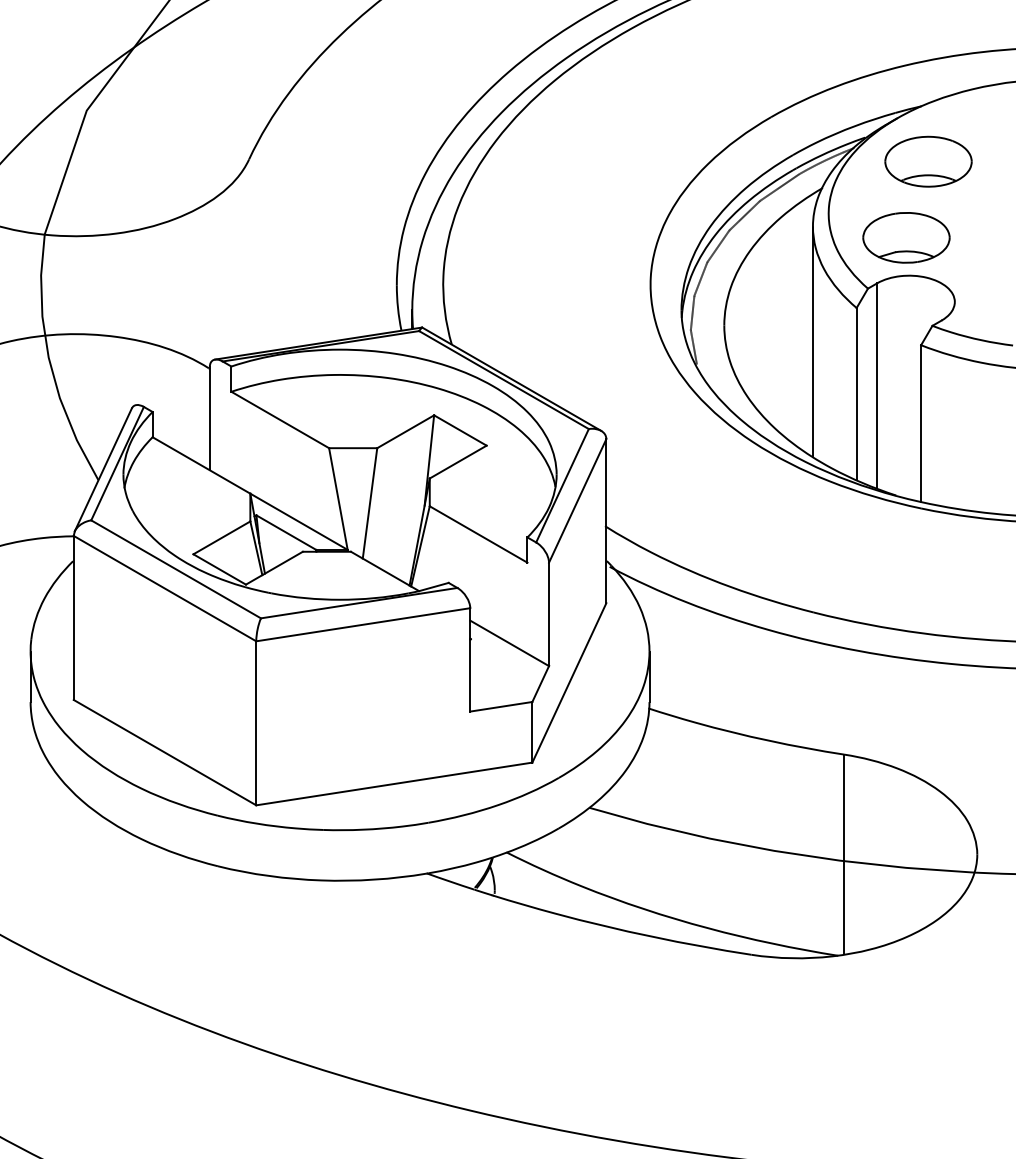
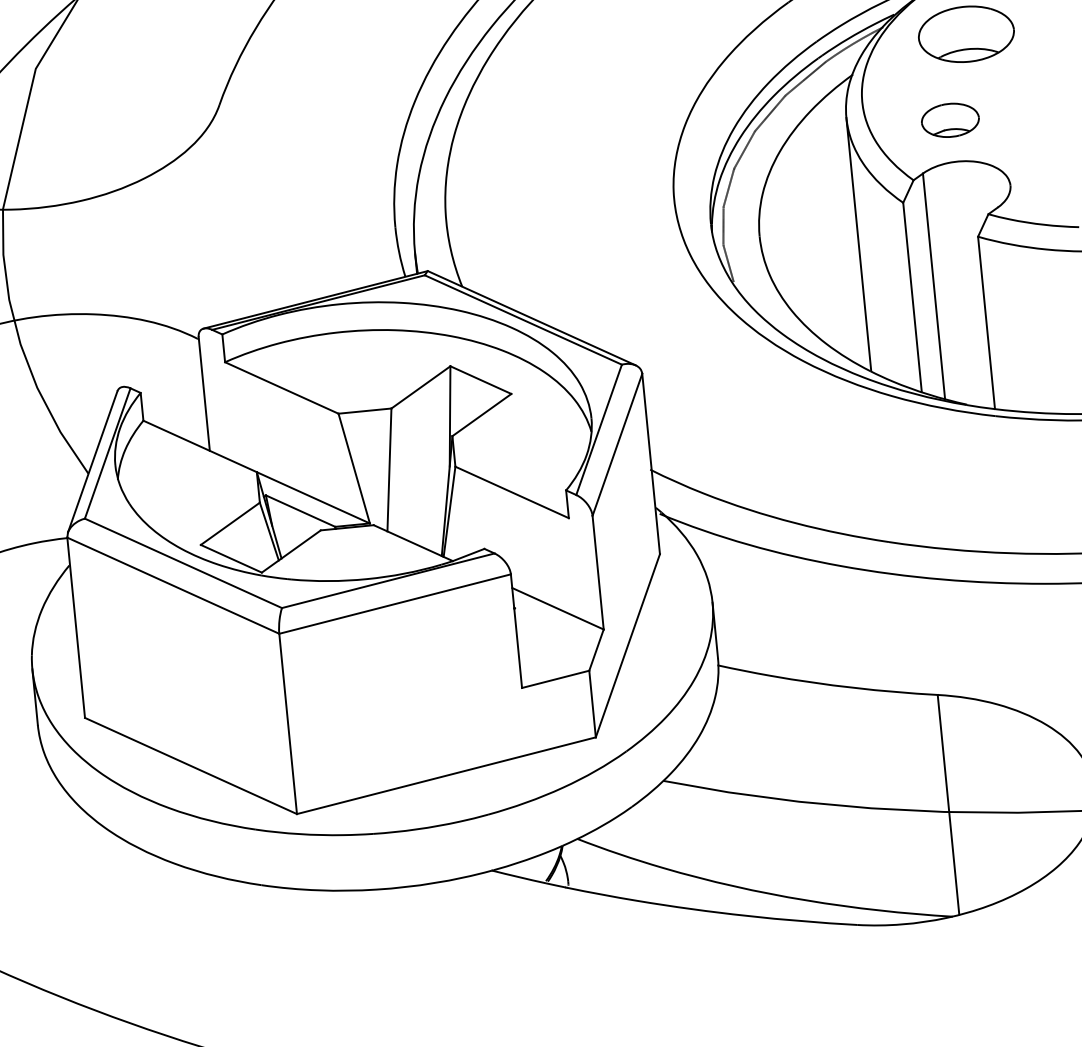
part: (906, 237) -> (950, 119), size x0.6

